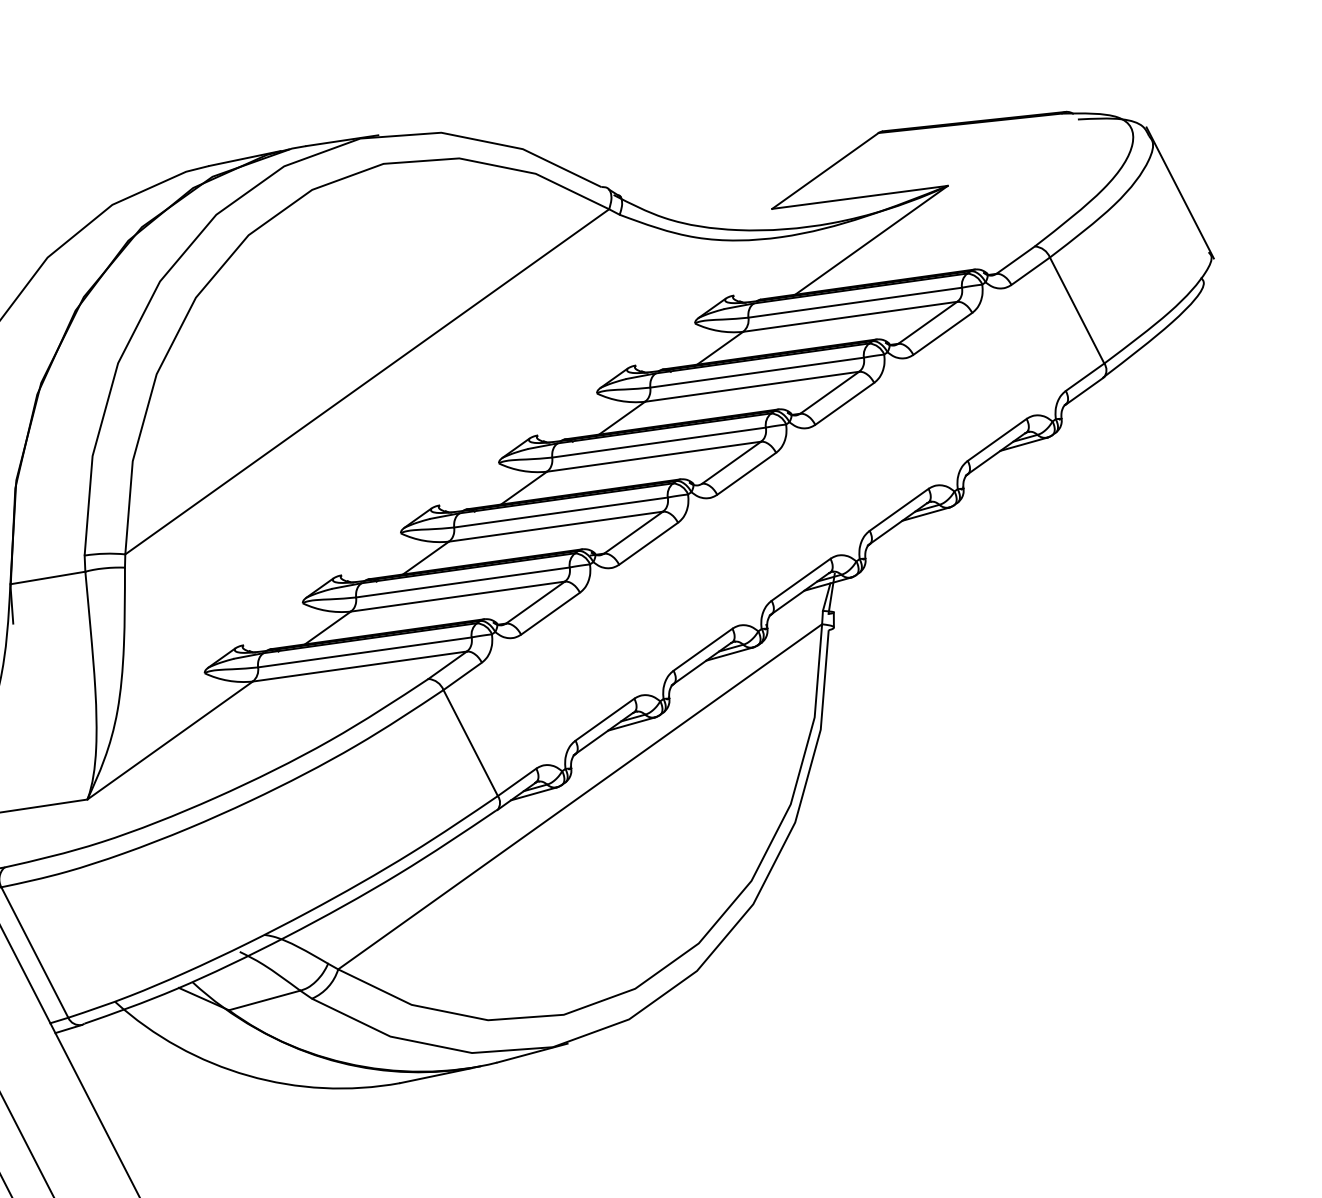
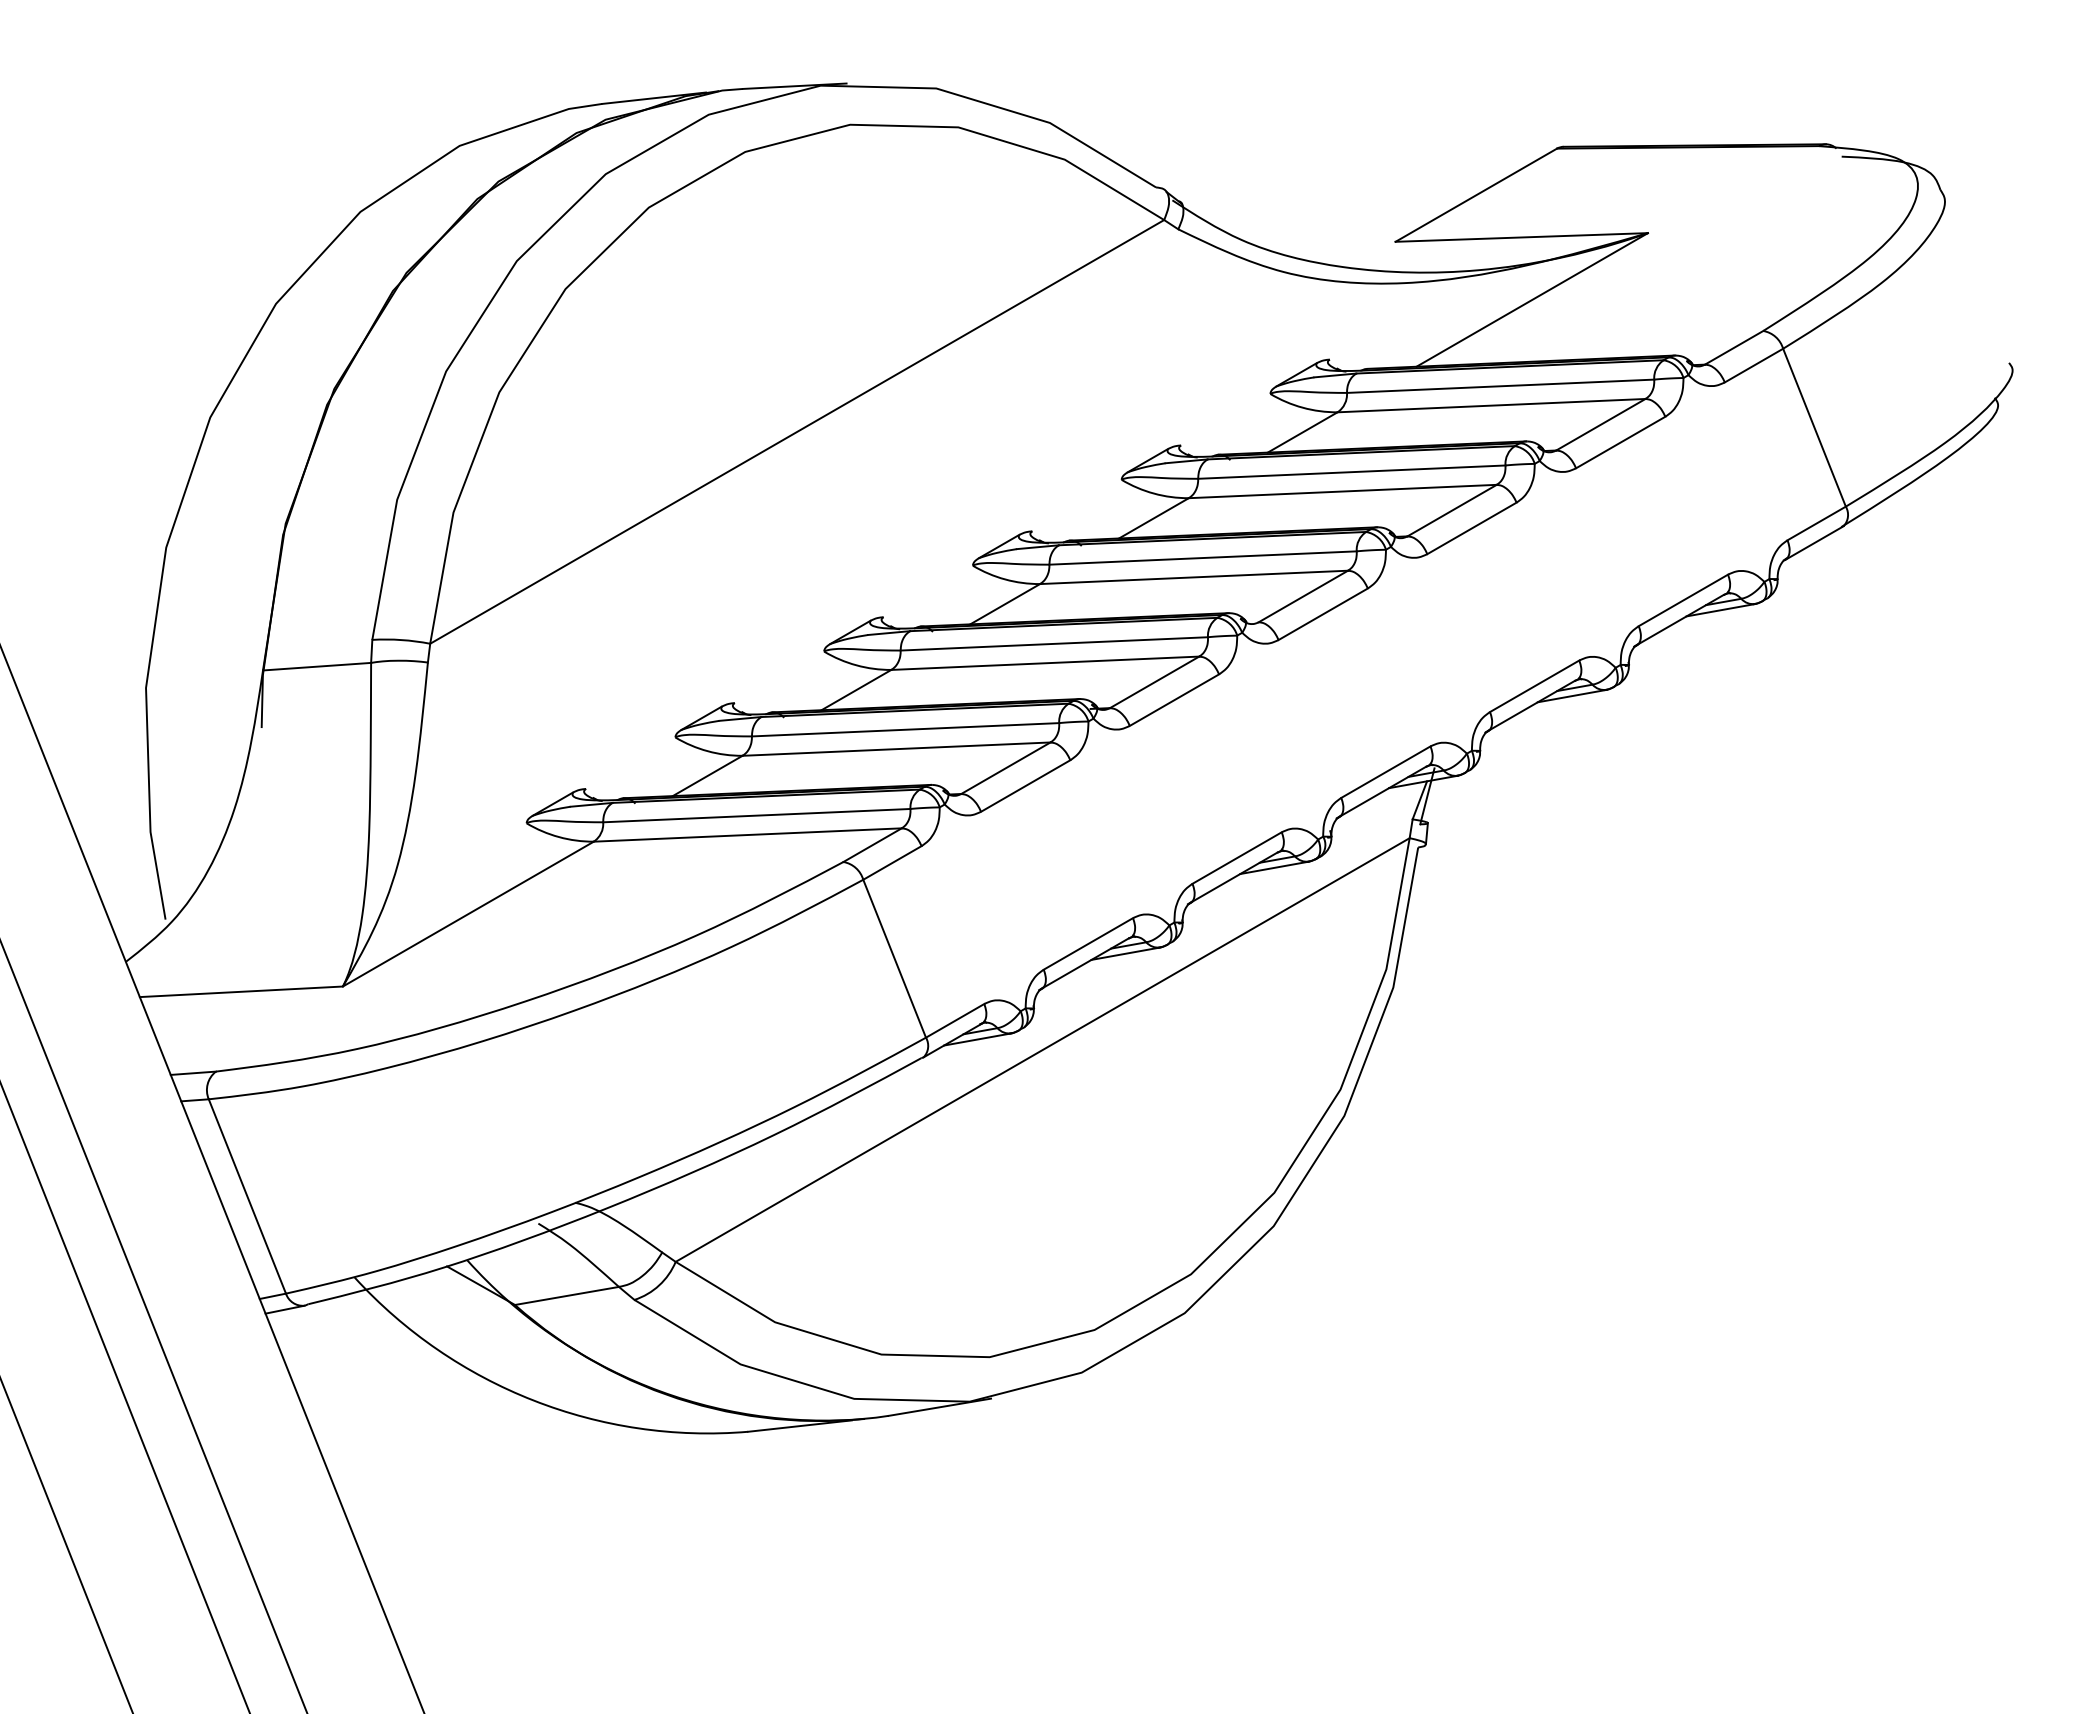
line: (1179, 192) -> (1976, 274), removed

